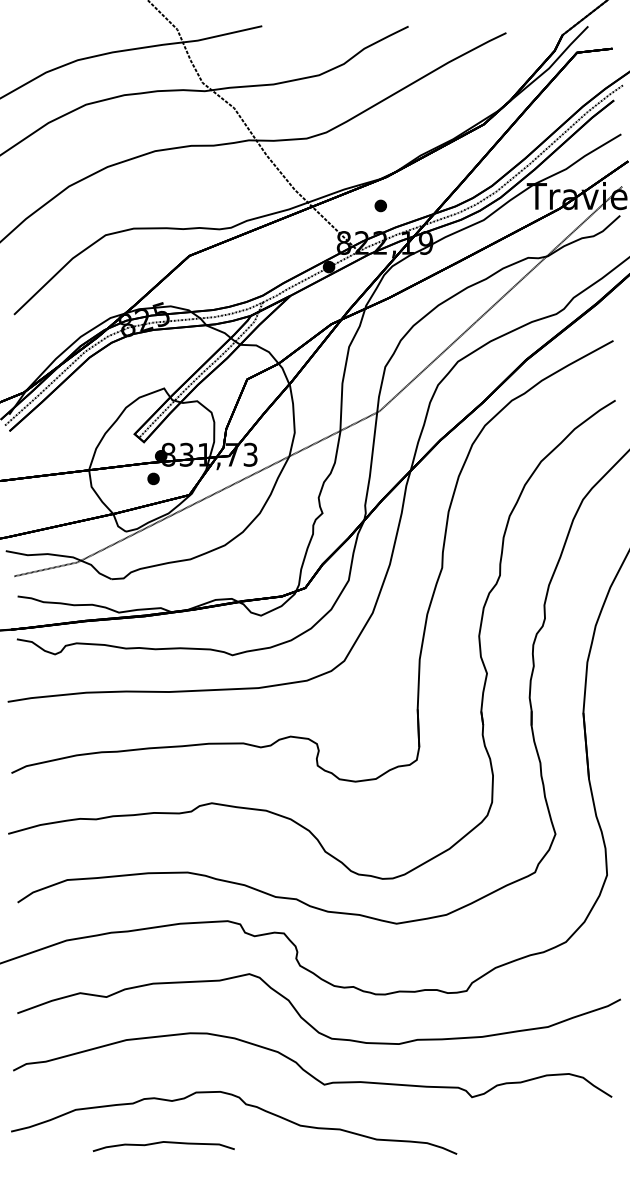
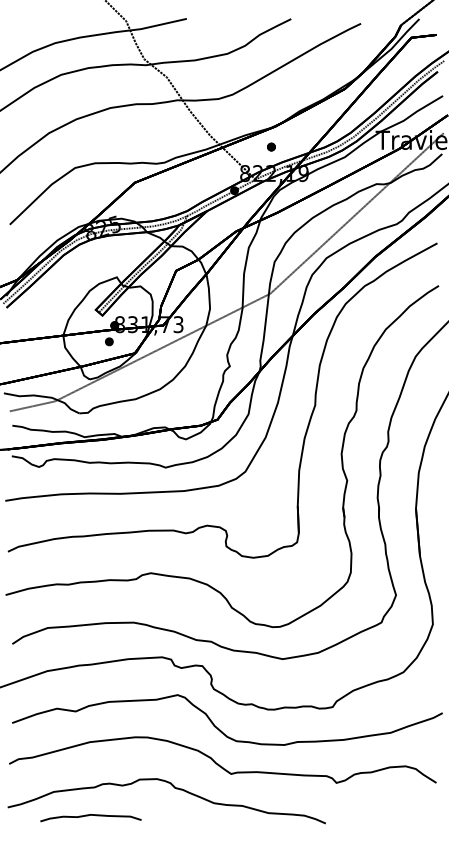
part: (163, 1146) -> (90, 818), moved

